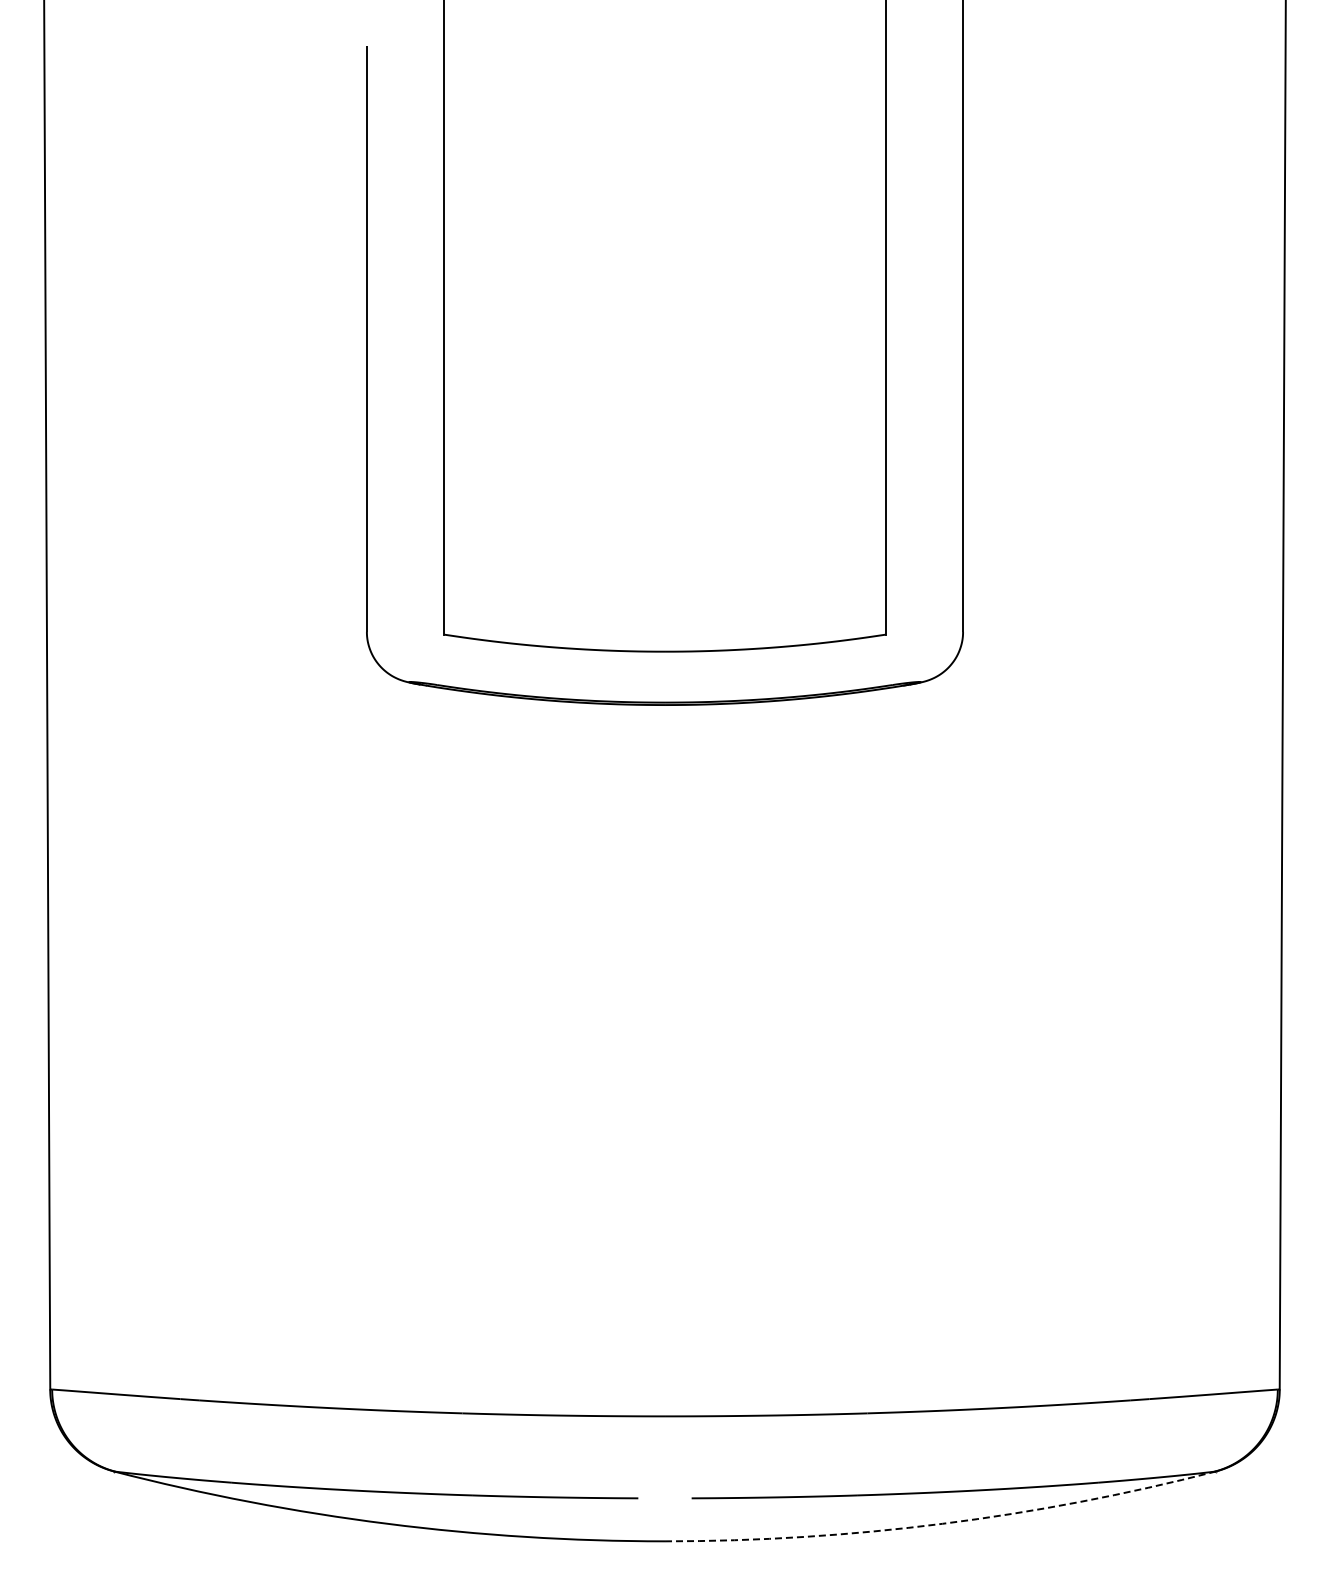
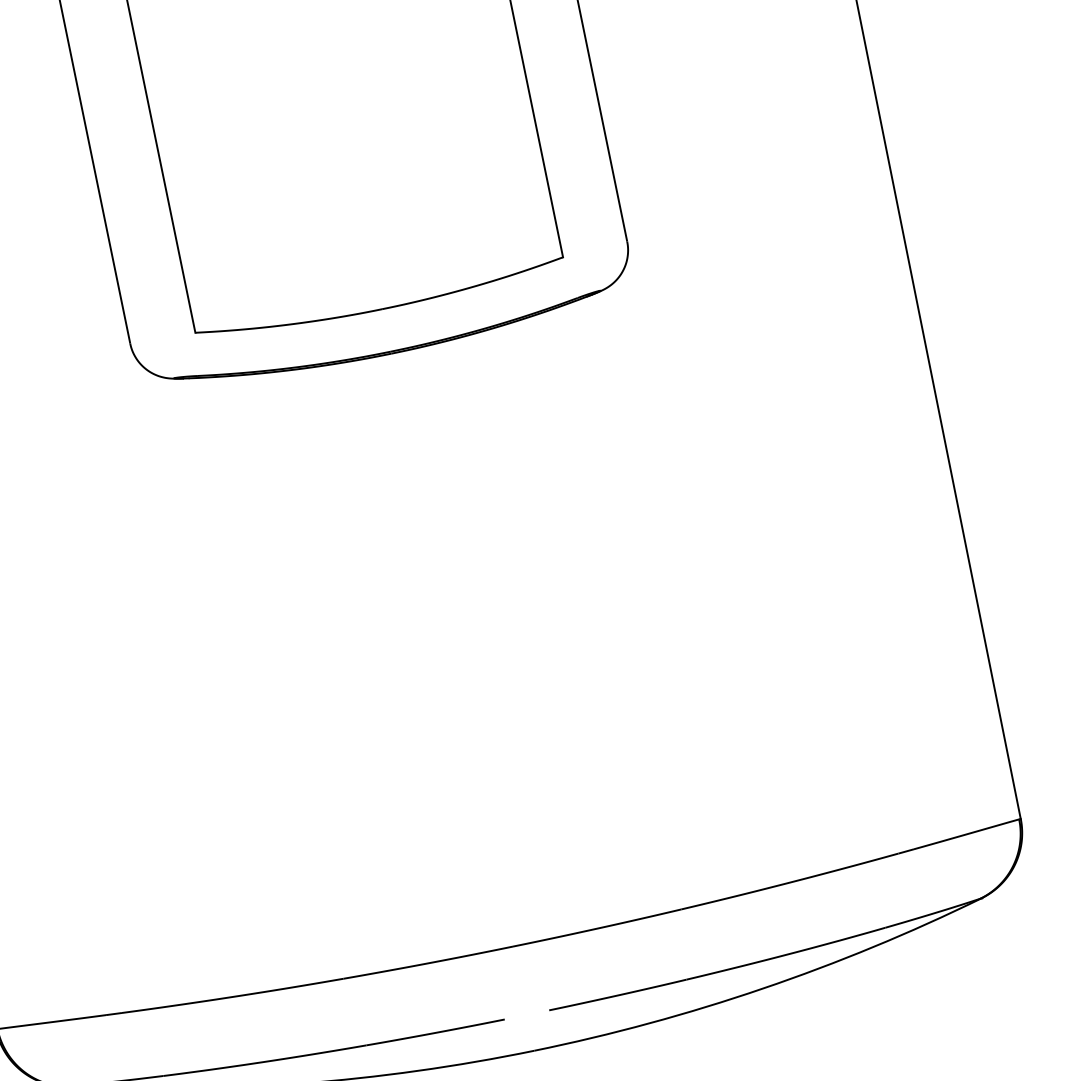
arc: (942, 1523) -> (762, 988), dashed -> solid

